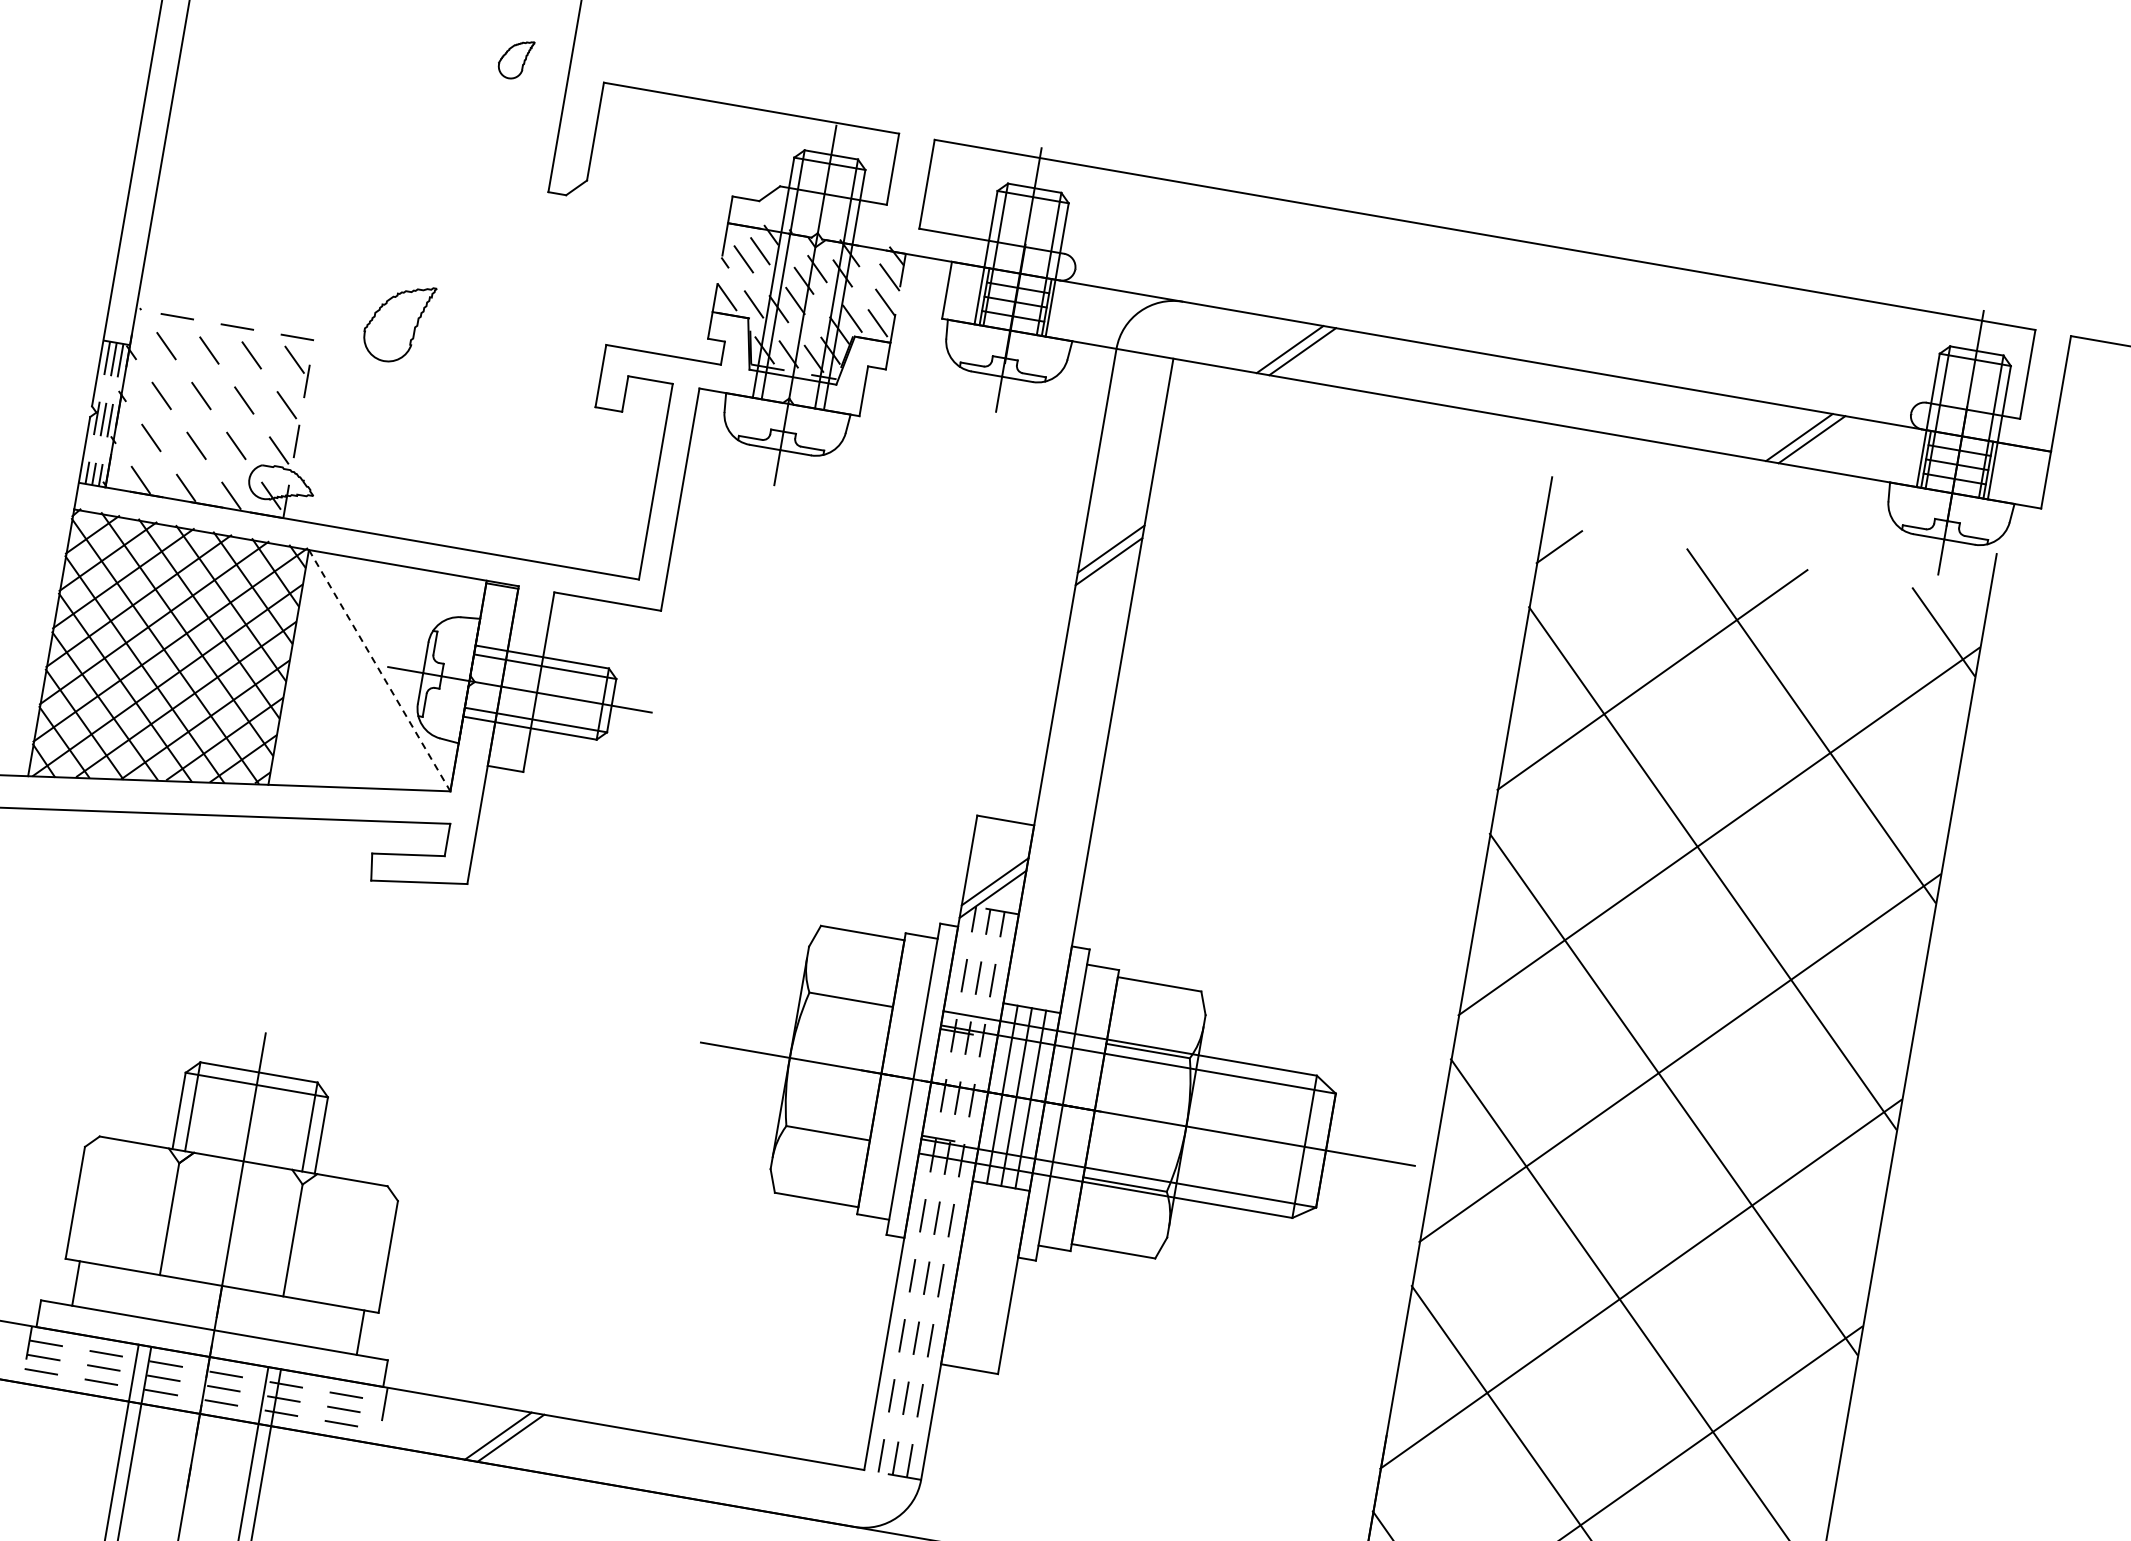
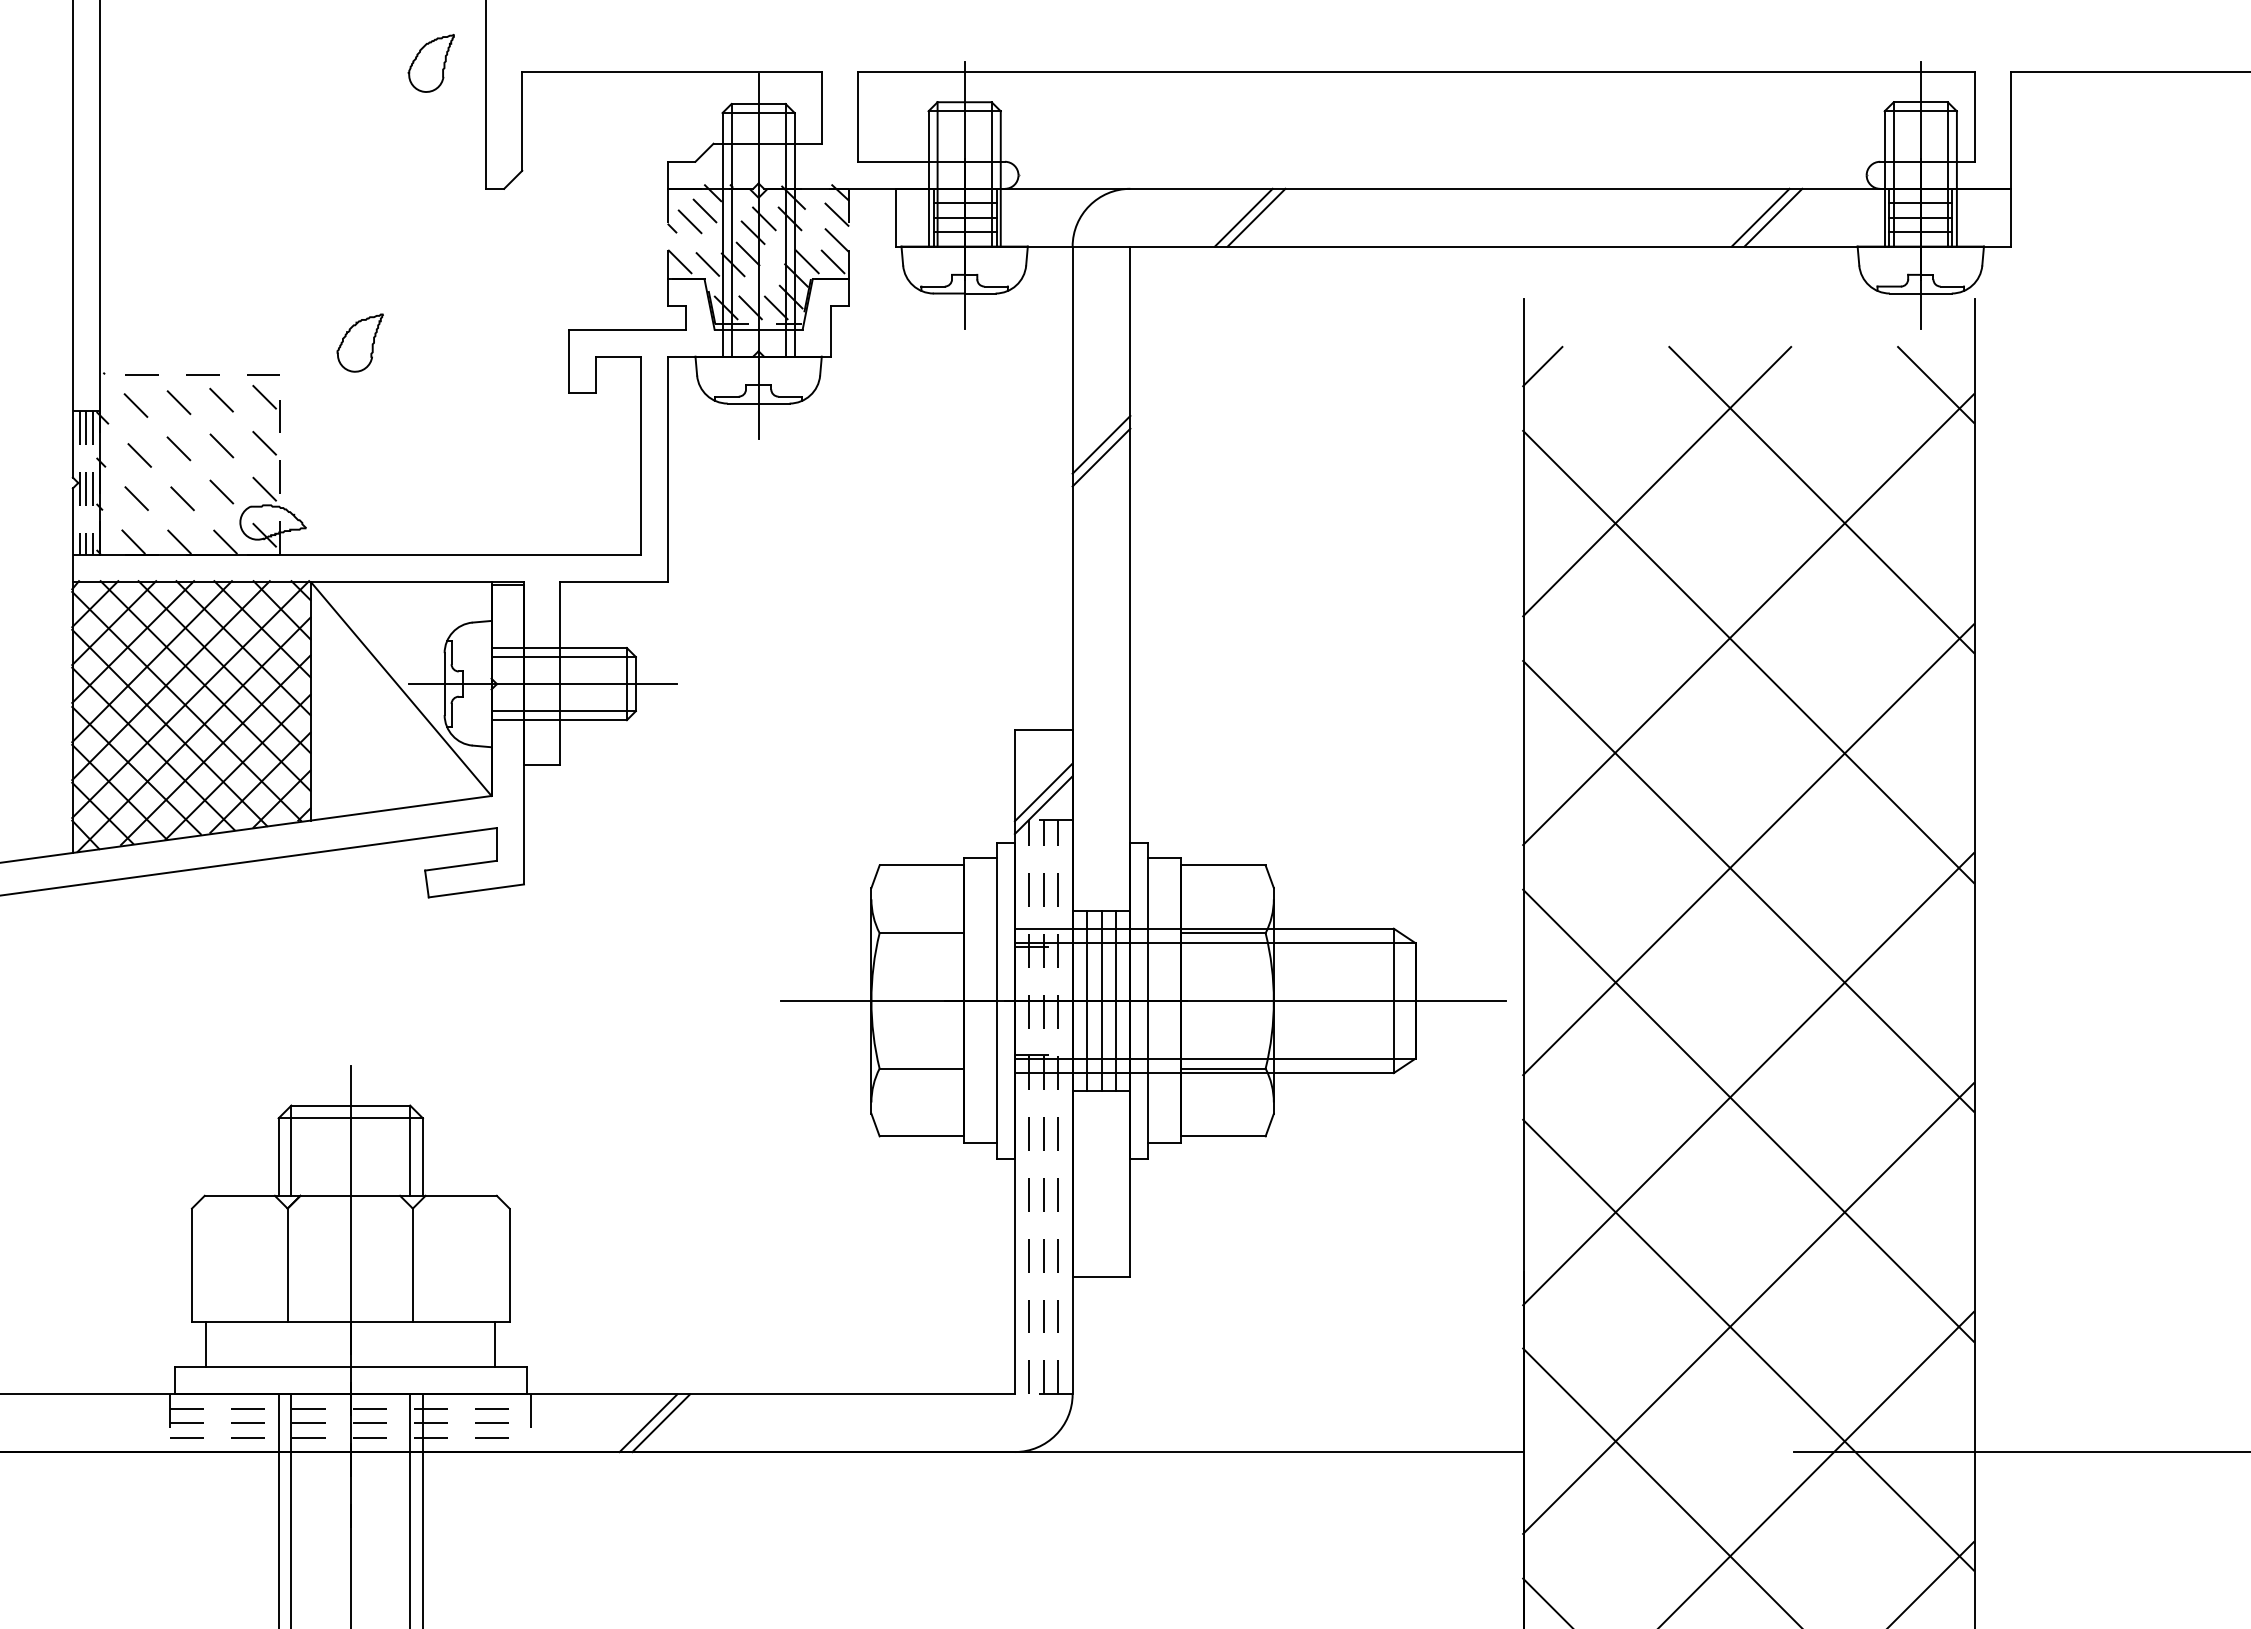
part: (514, 59) -> (430, 63), size x1.43
part: (397, 321) -> (359, 342), size x0.71
line: (379, 671) -> (401, 689), dashed -> solid

